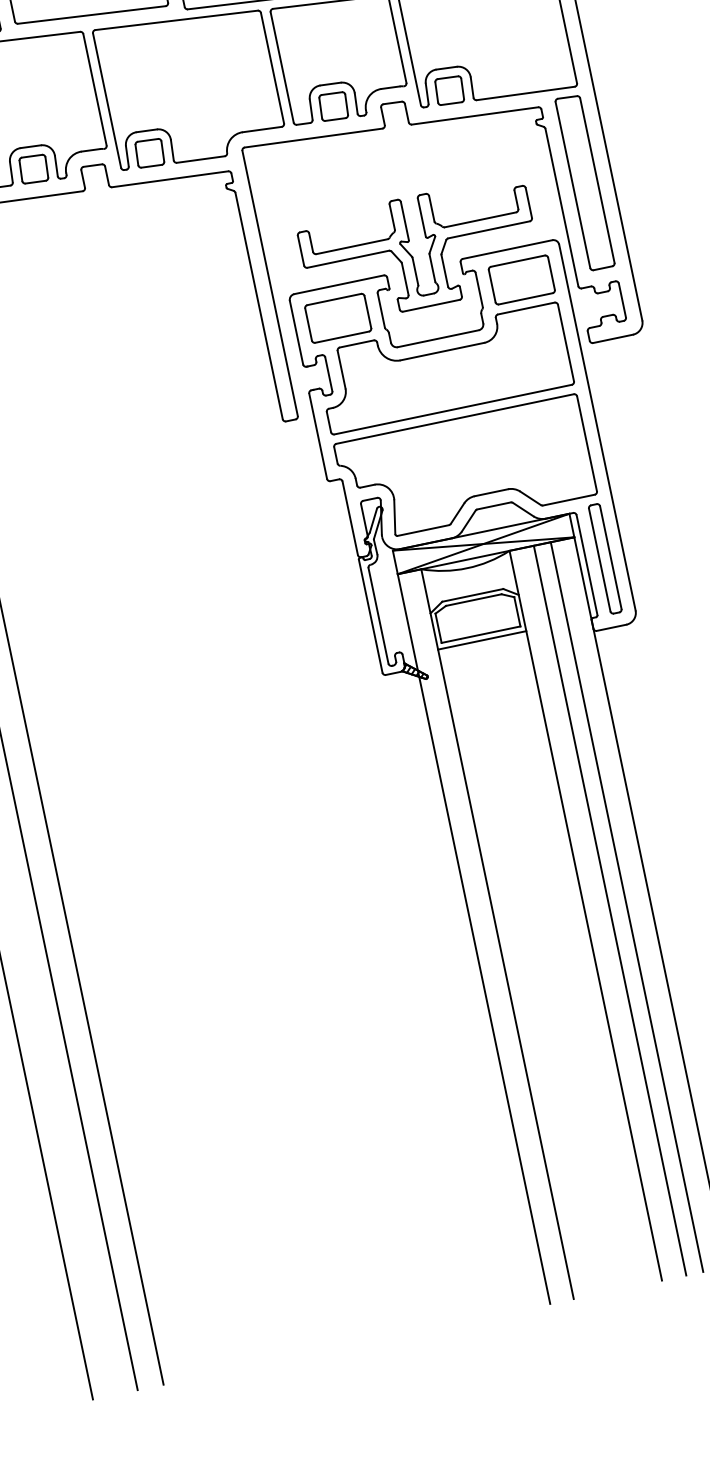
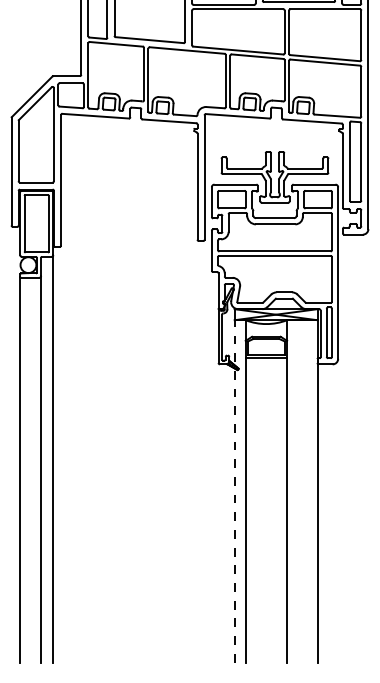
line: (627, 907) -> (306, 491), removed
line: (610, 910) -> (298, 491), removed
line: (473, 937) -> (234, 490), solid -> dashed

